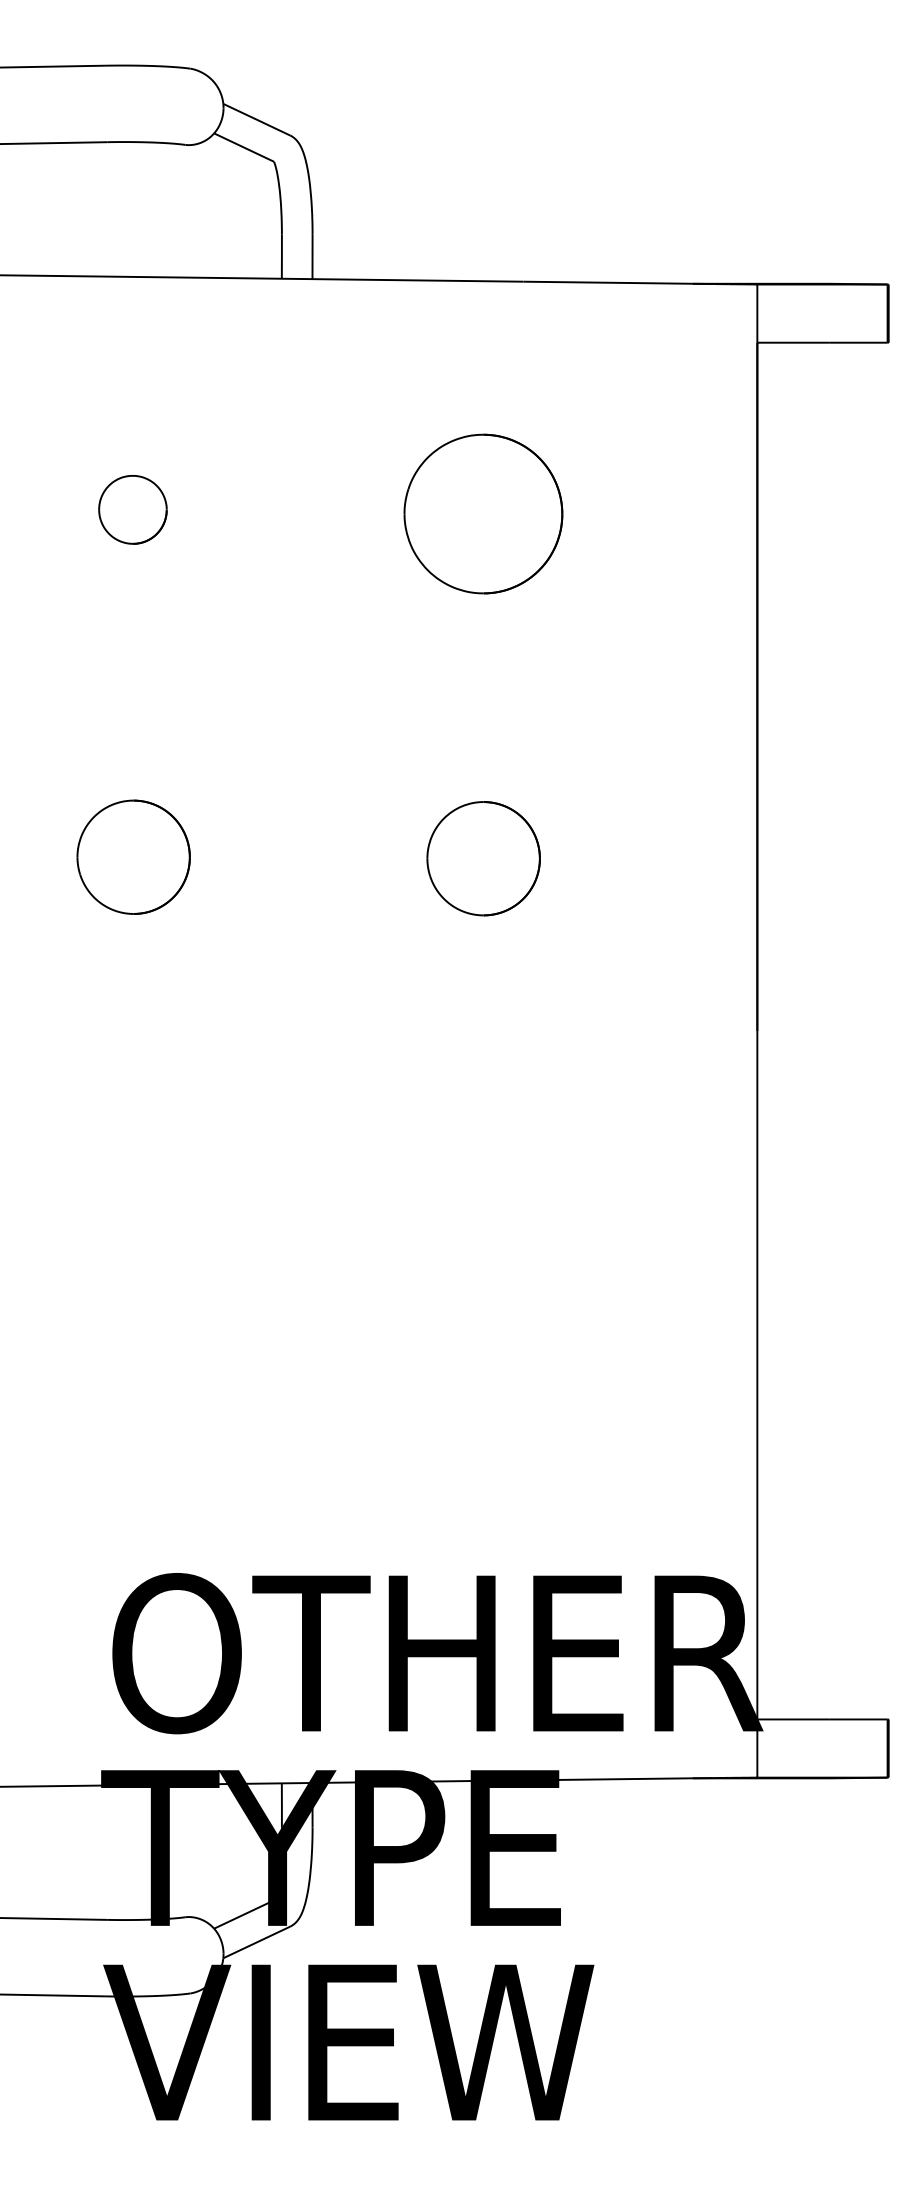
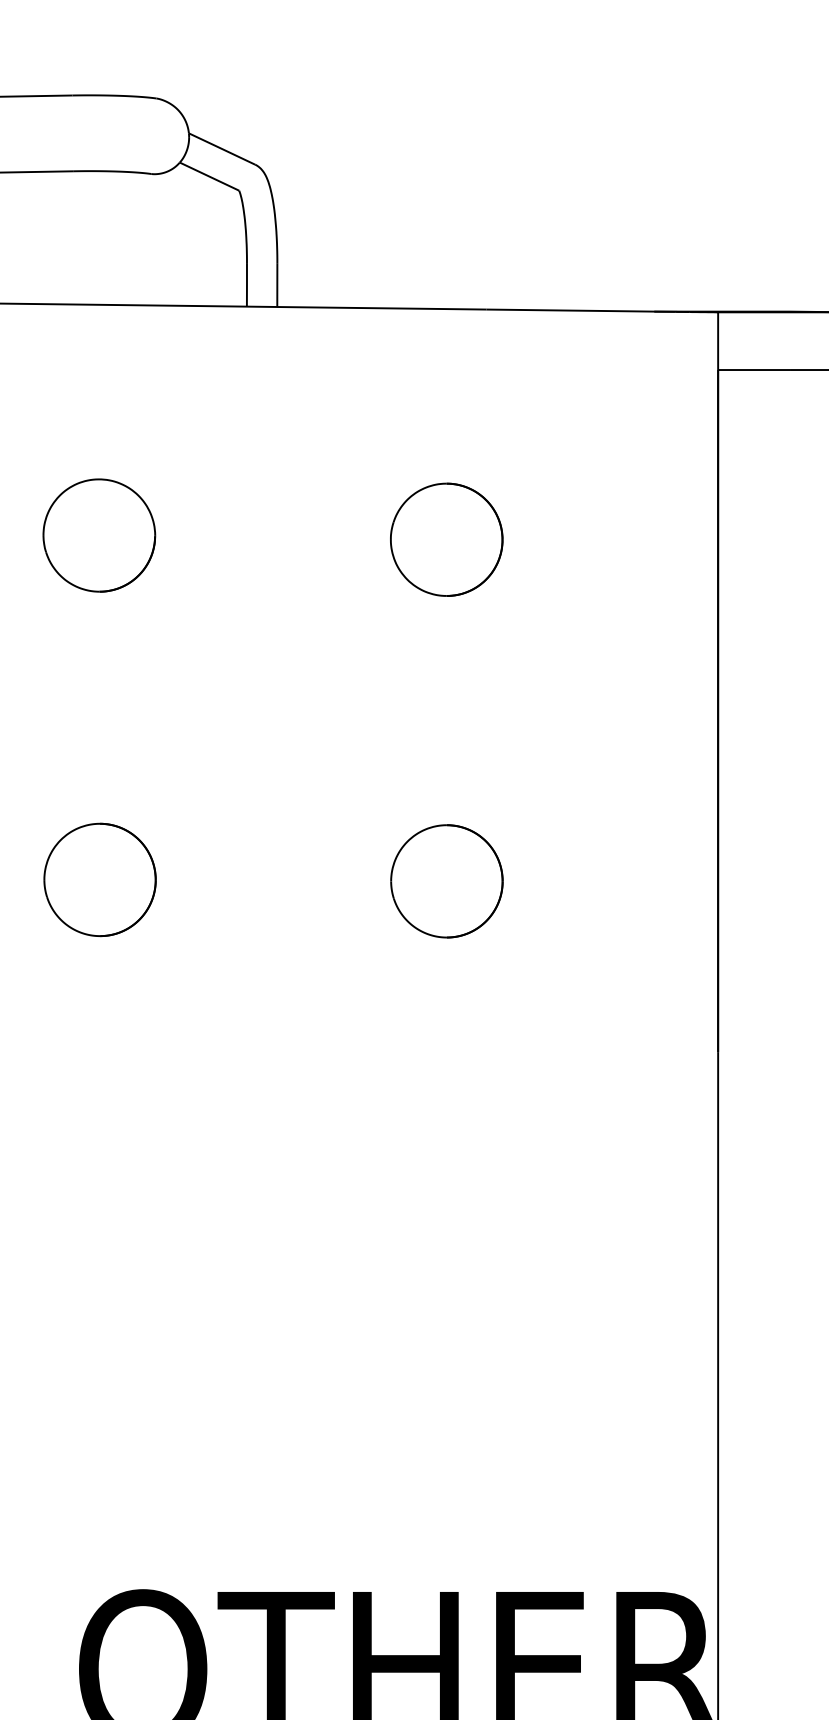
part: (132, 509) -> (98, 535), size x1.67
part: (483, 513) -> (446, 539), size x0.71

